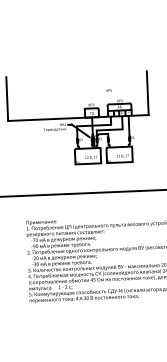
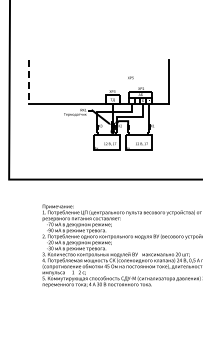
line: (6, 99) -> (28, 82), solid -> dashed

